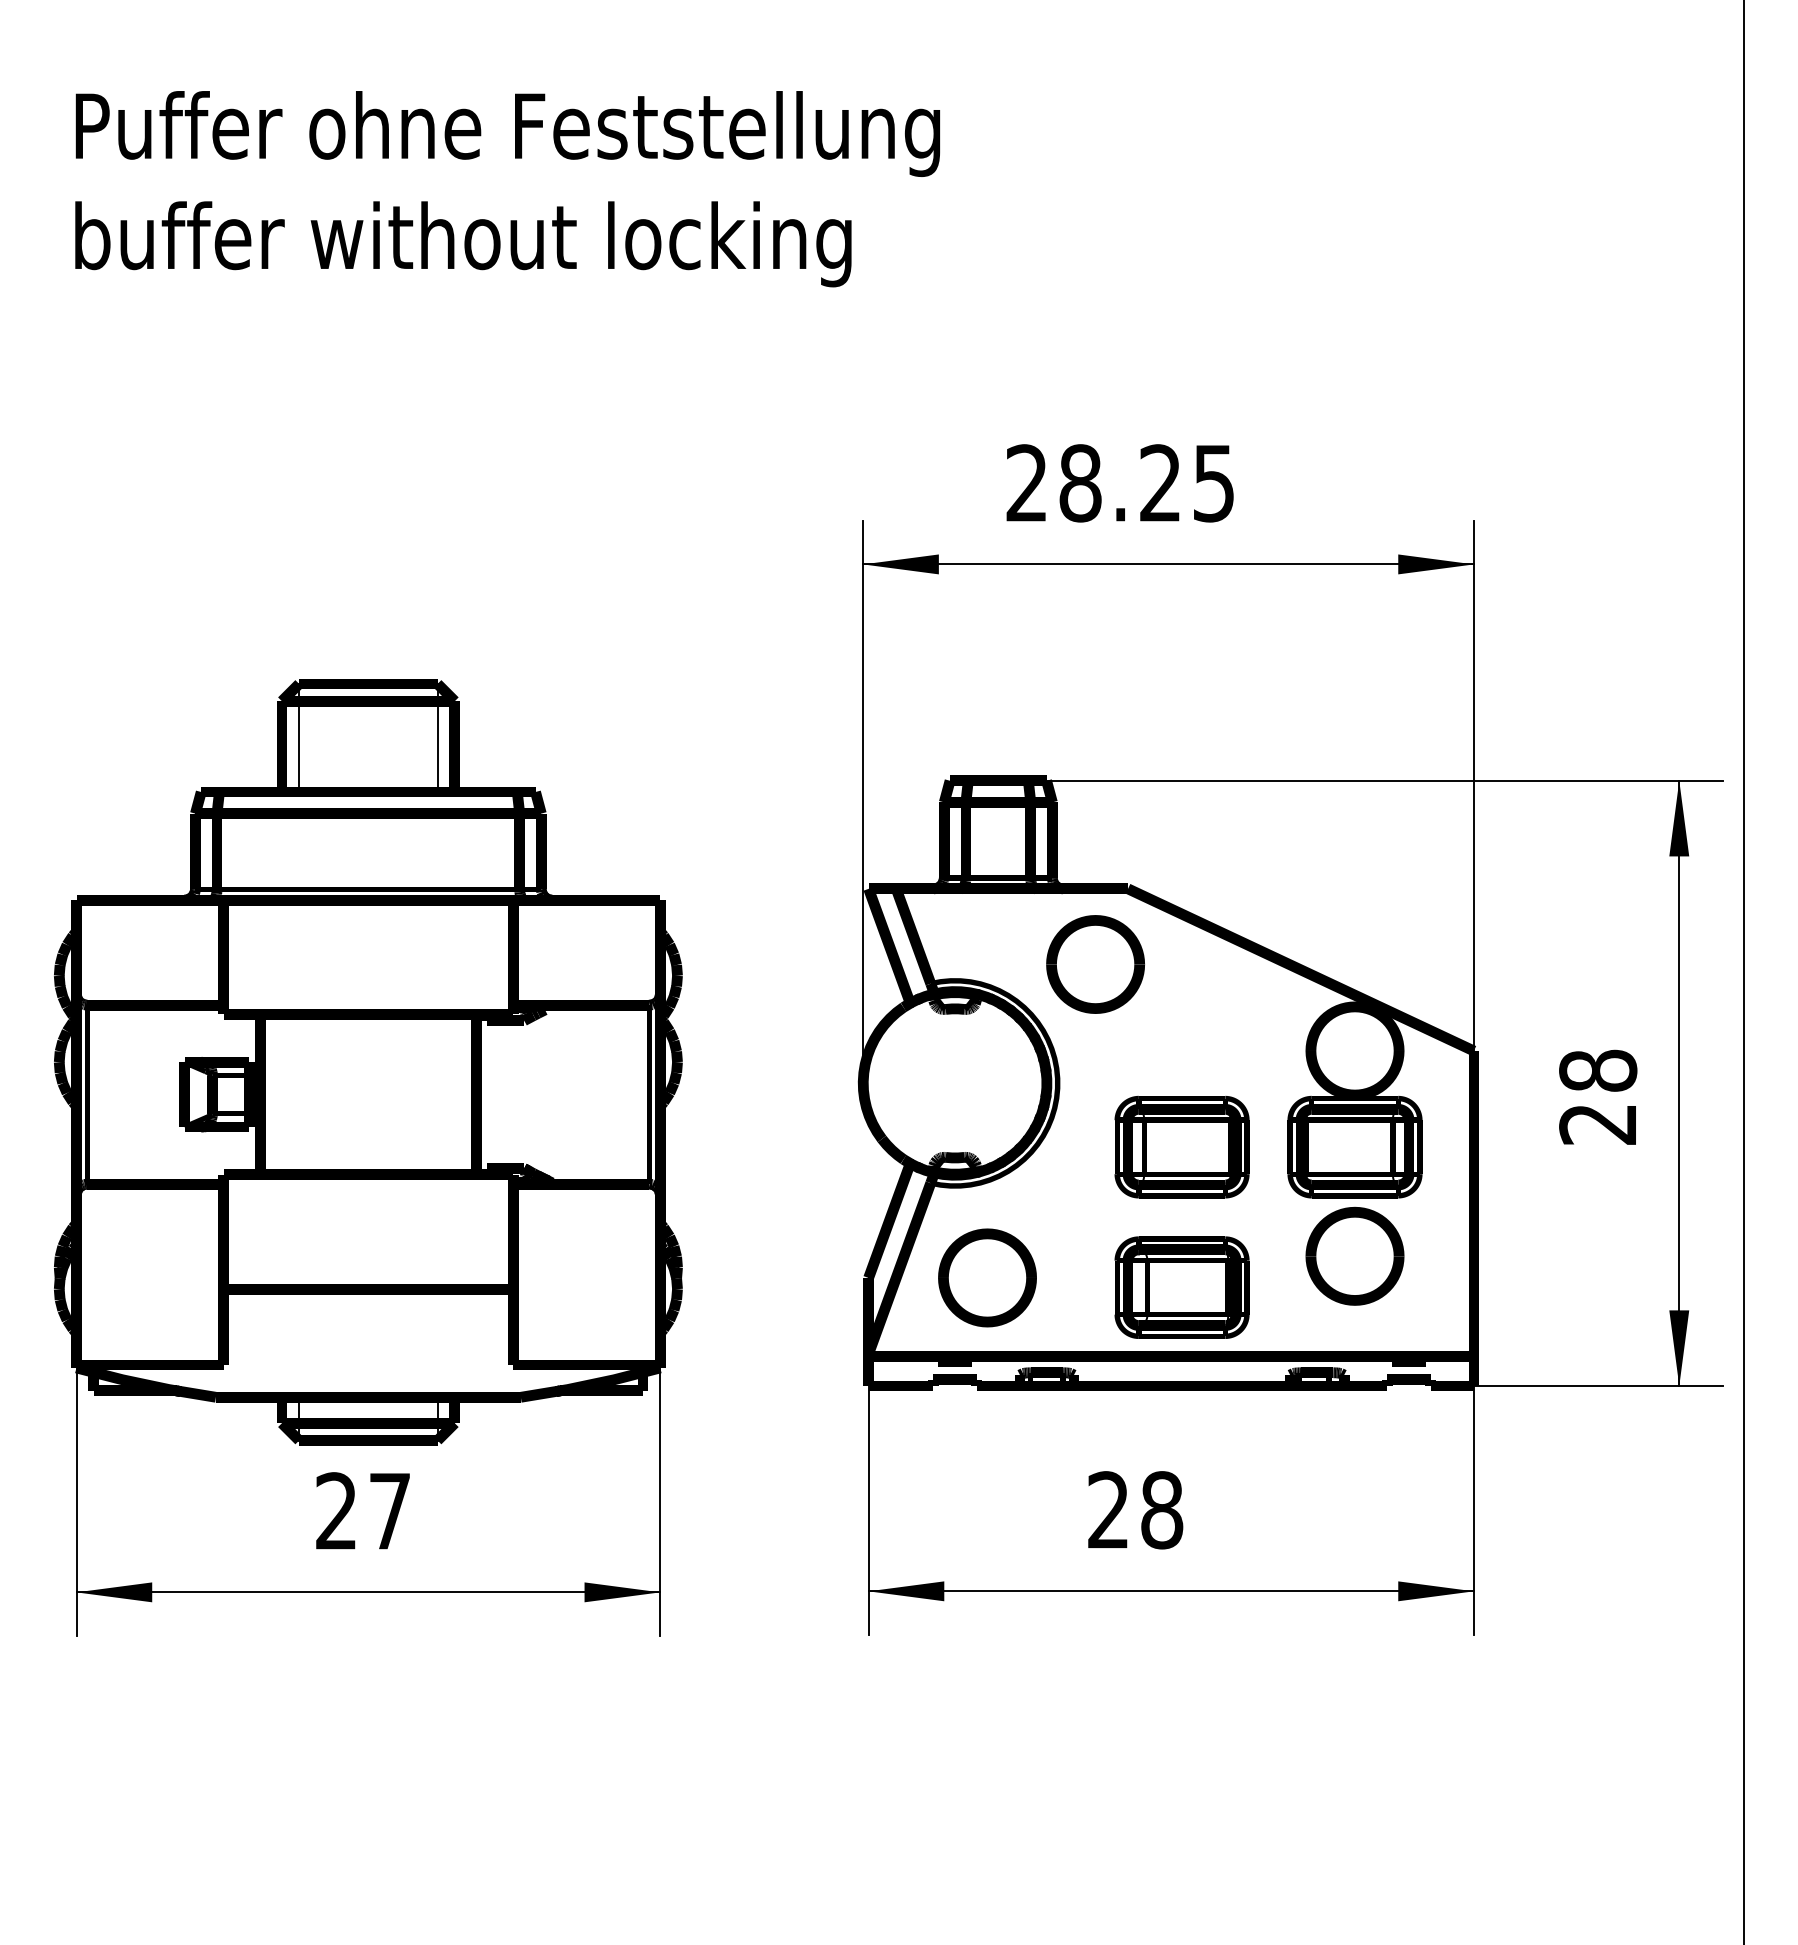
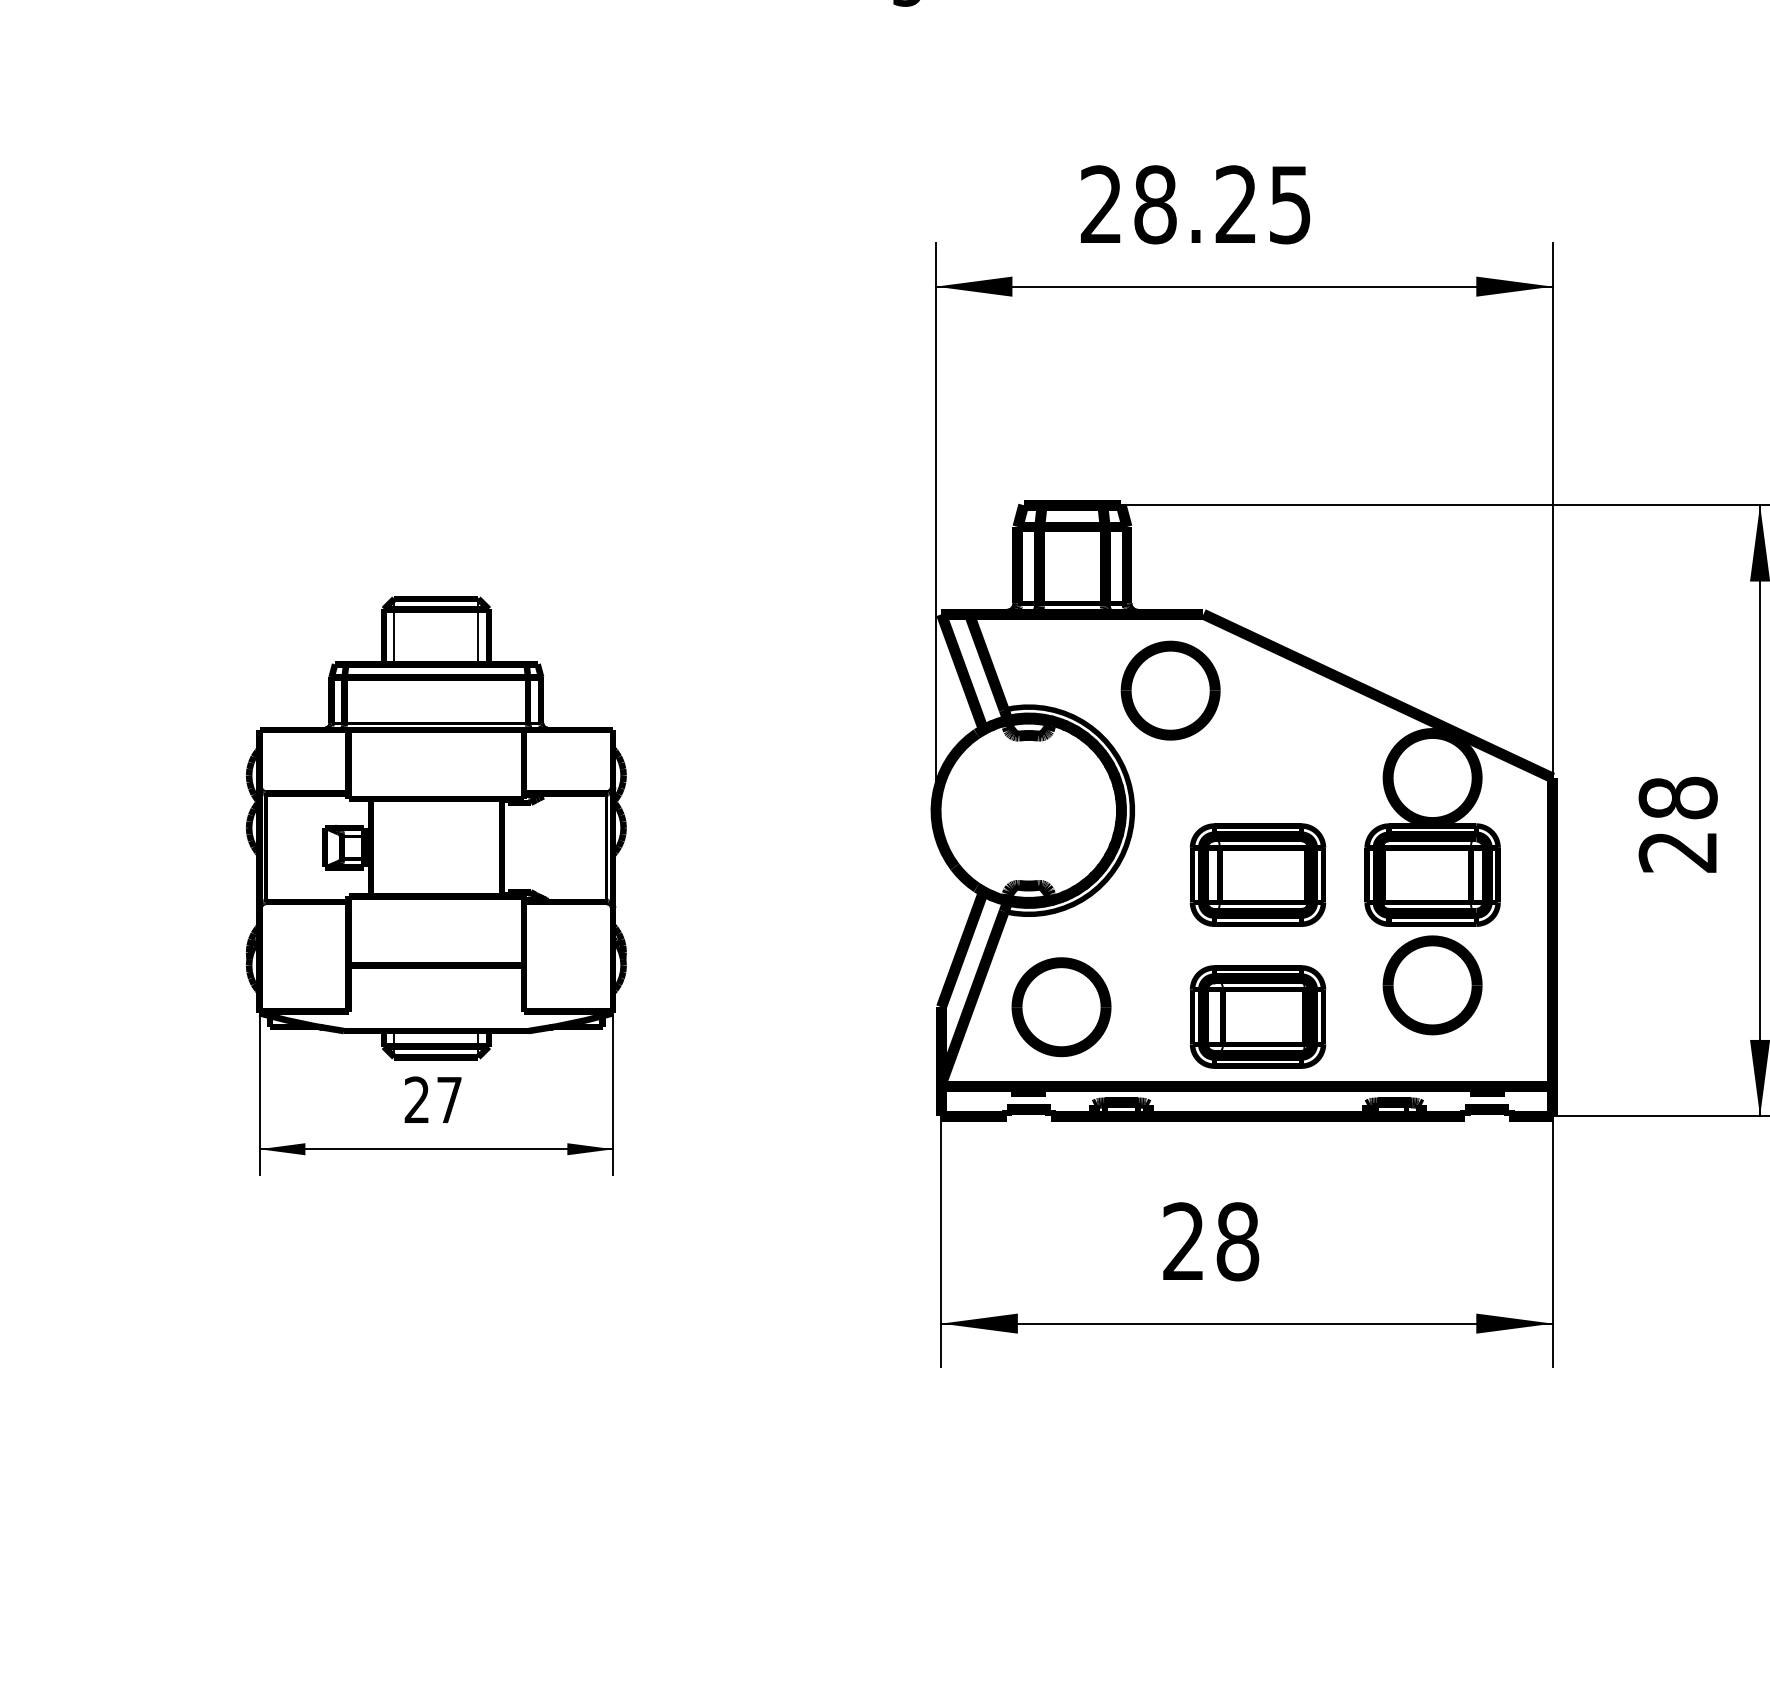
part: (368, 1157) -> (436, 885), size x0.6

